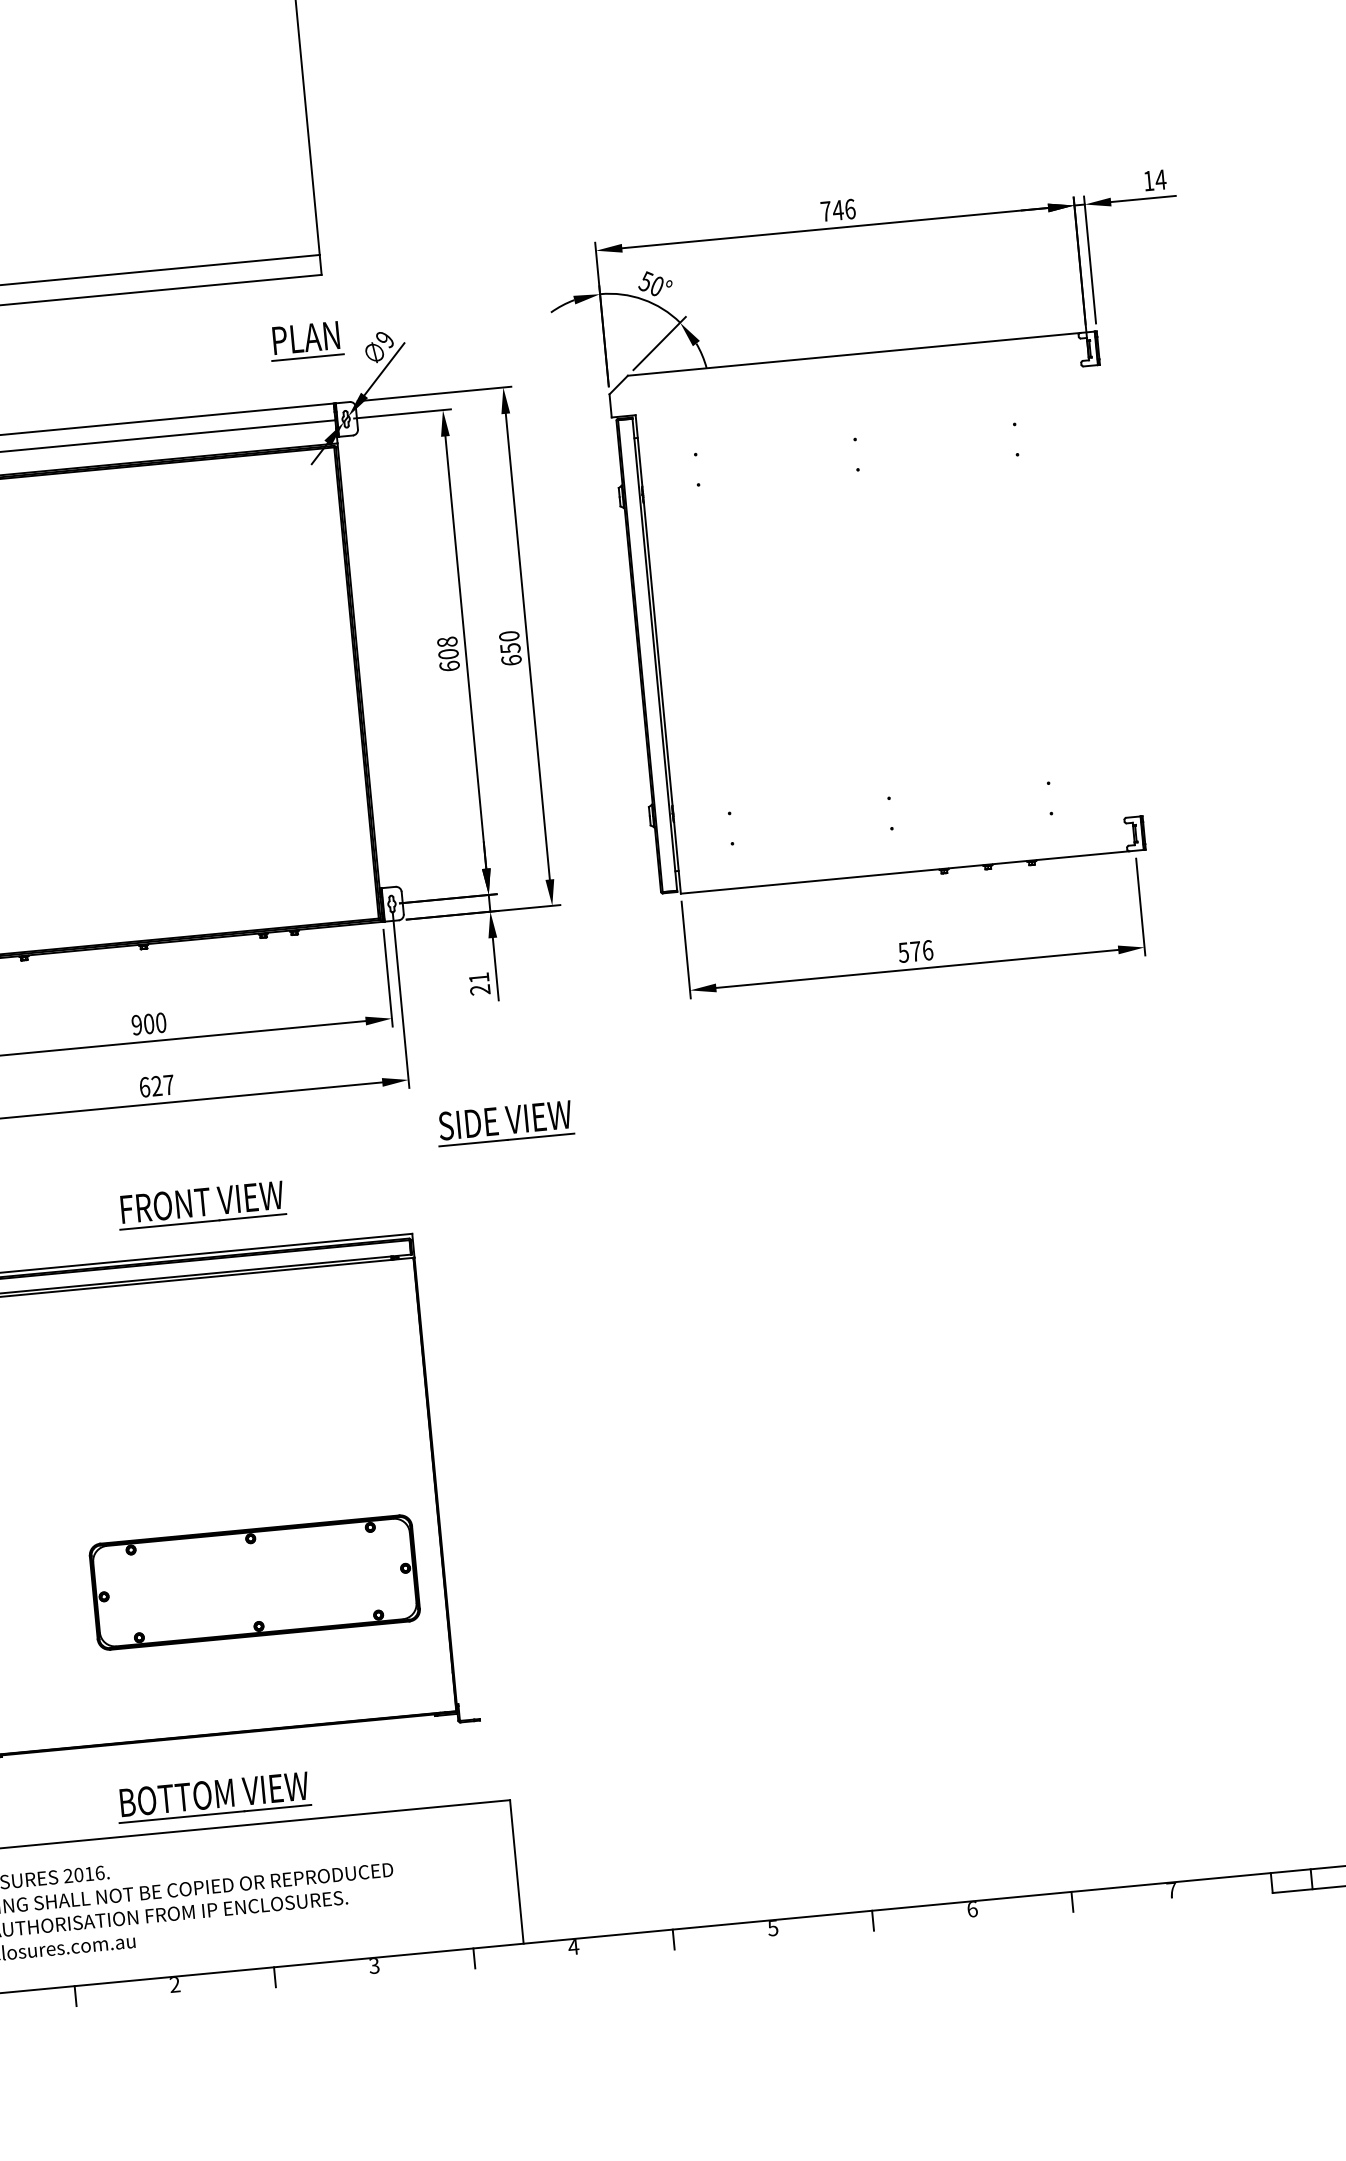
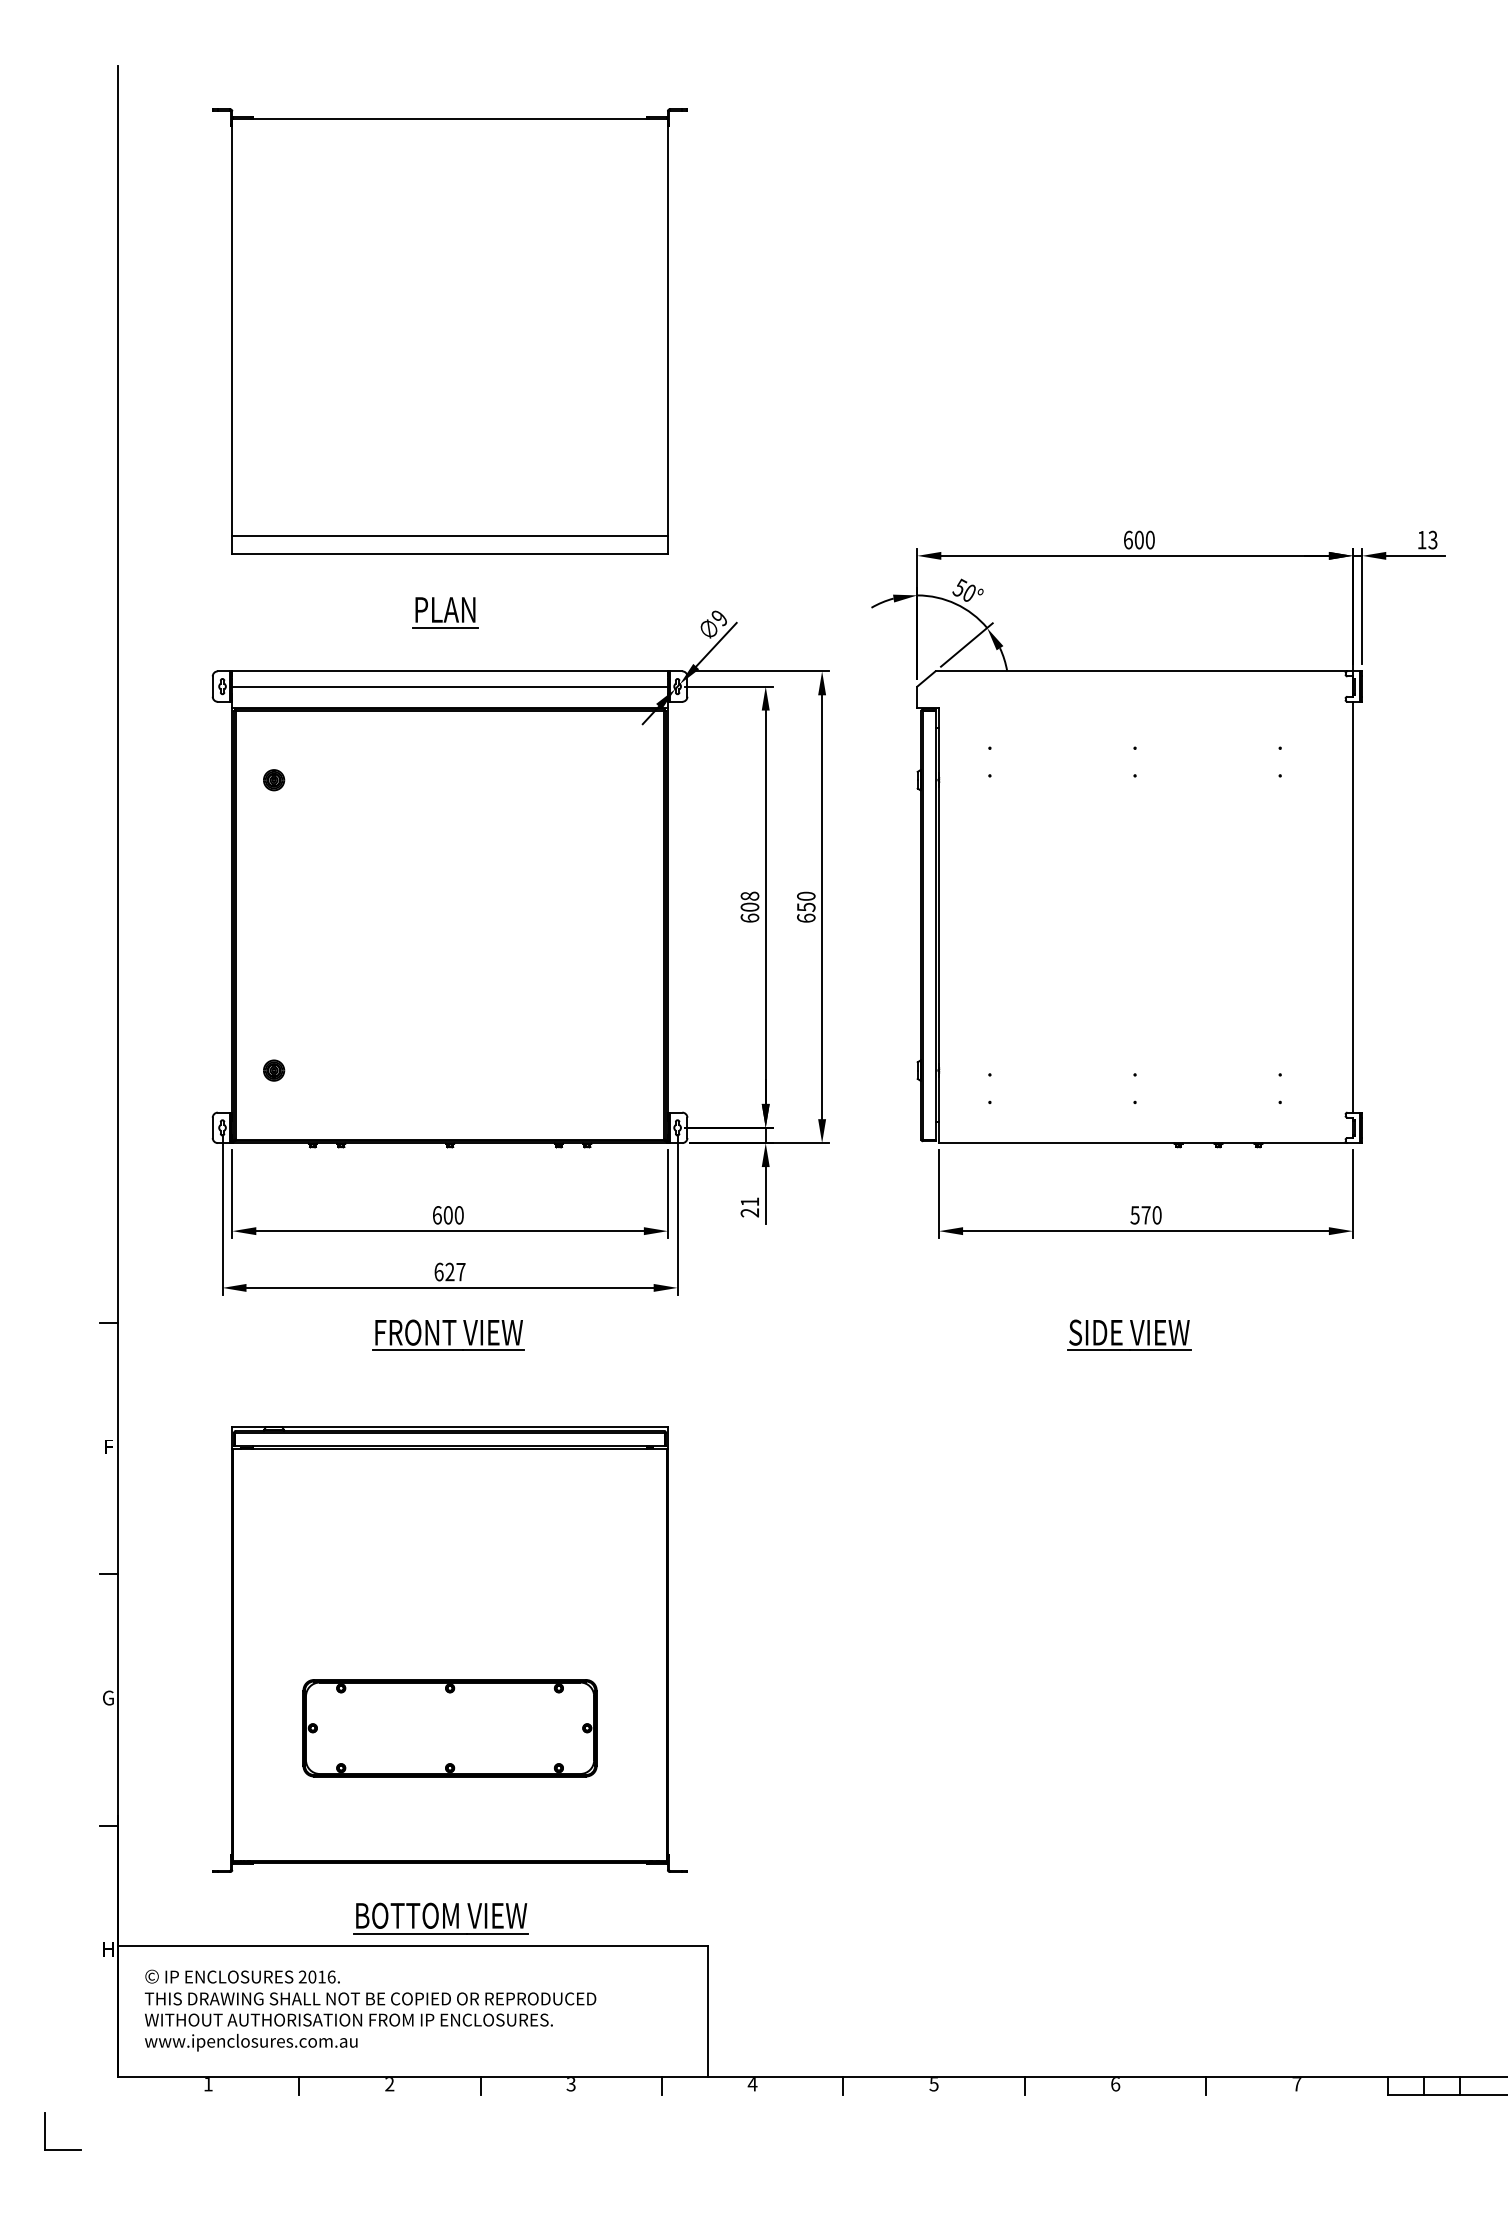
text: (1160, 179) -> (1432, 539), 14 -> 13
text: (837, 209) -> (1138, 539), 746 -> 600
part: (306, 340) -> (445, 612), moved
line: (1110, 590) -> (1352, 906), added
text: (927, 950) -> (1156, 1215), 576 -> 570
text: (136, 1025) -> (436, 1215), 900 -> 600
part: (505, 1122) -> (1129, 1334), moved
part: (201, 1204) -> (448, 1334), moved
part: (254, 1582) -> (449, 1728), moved

